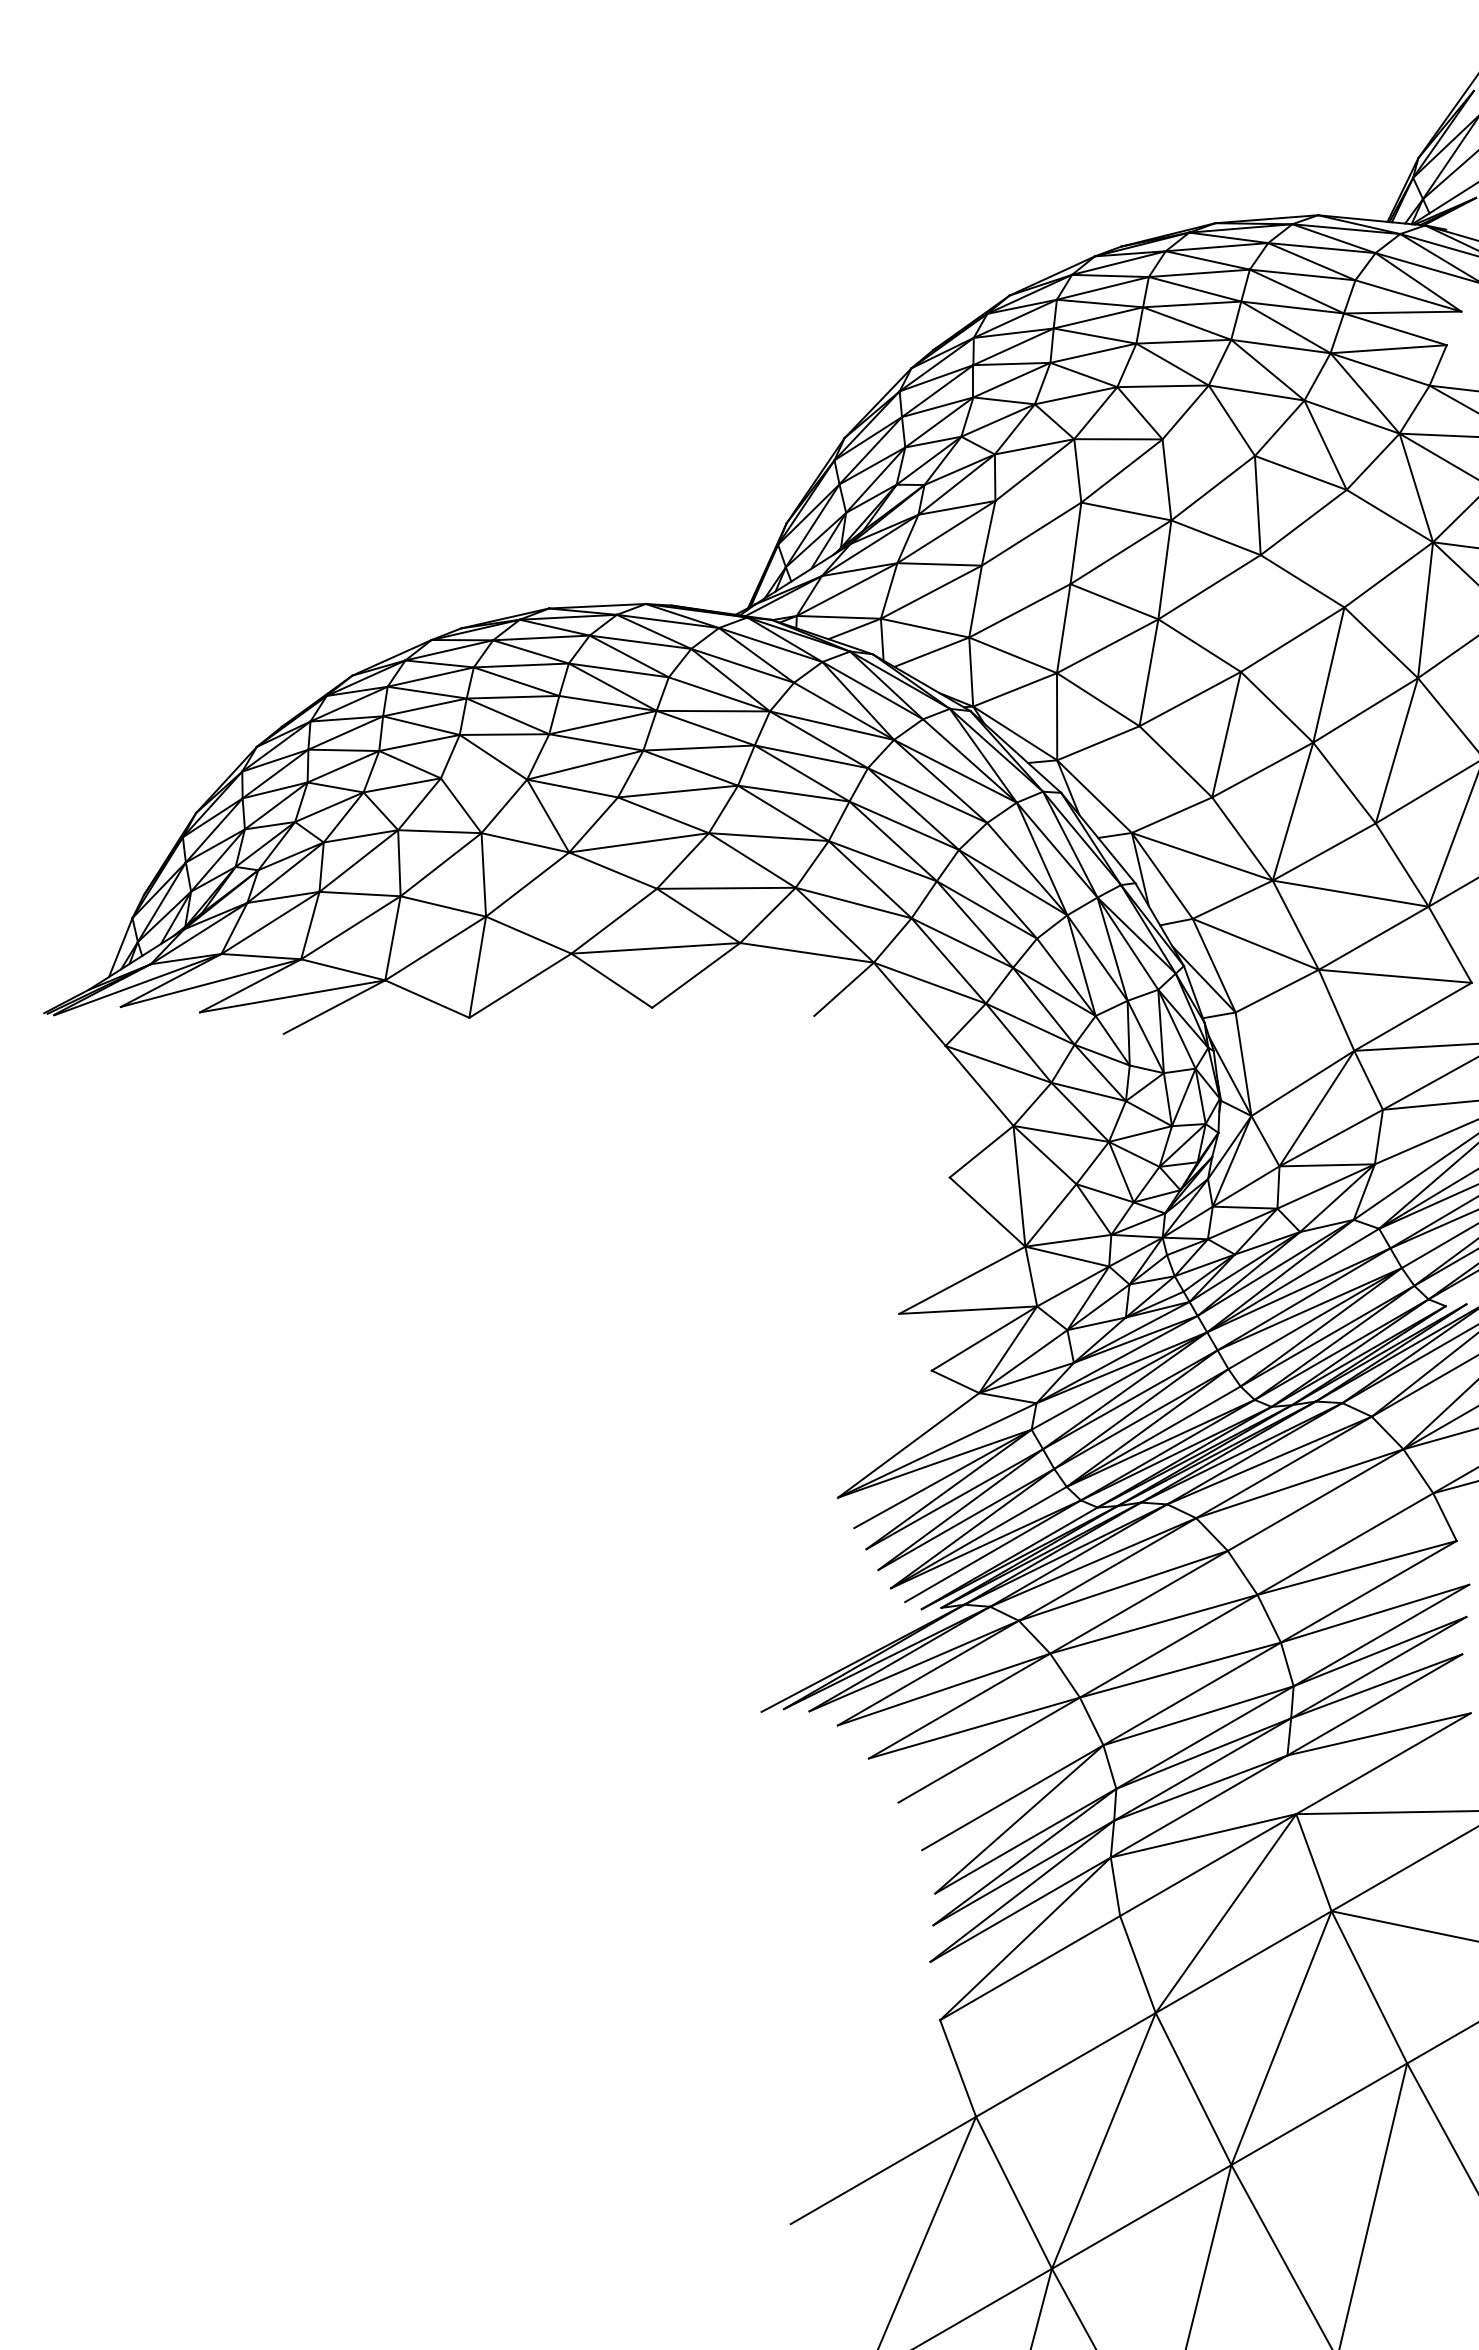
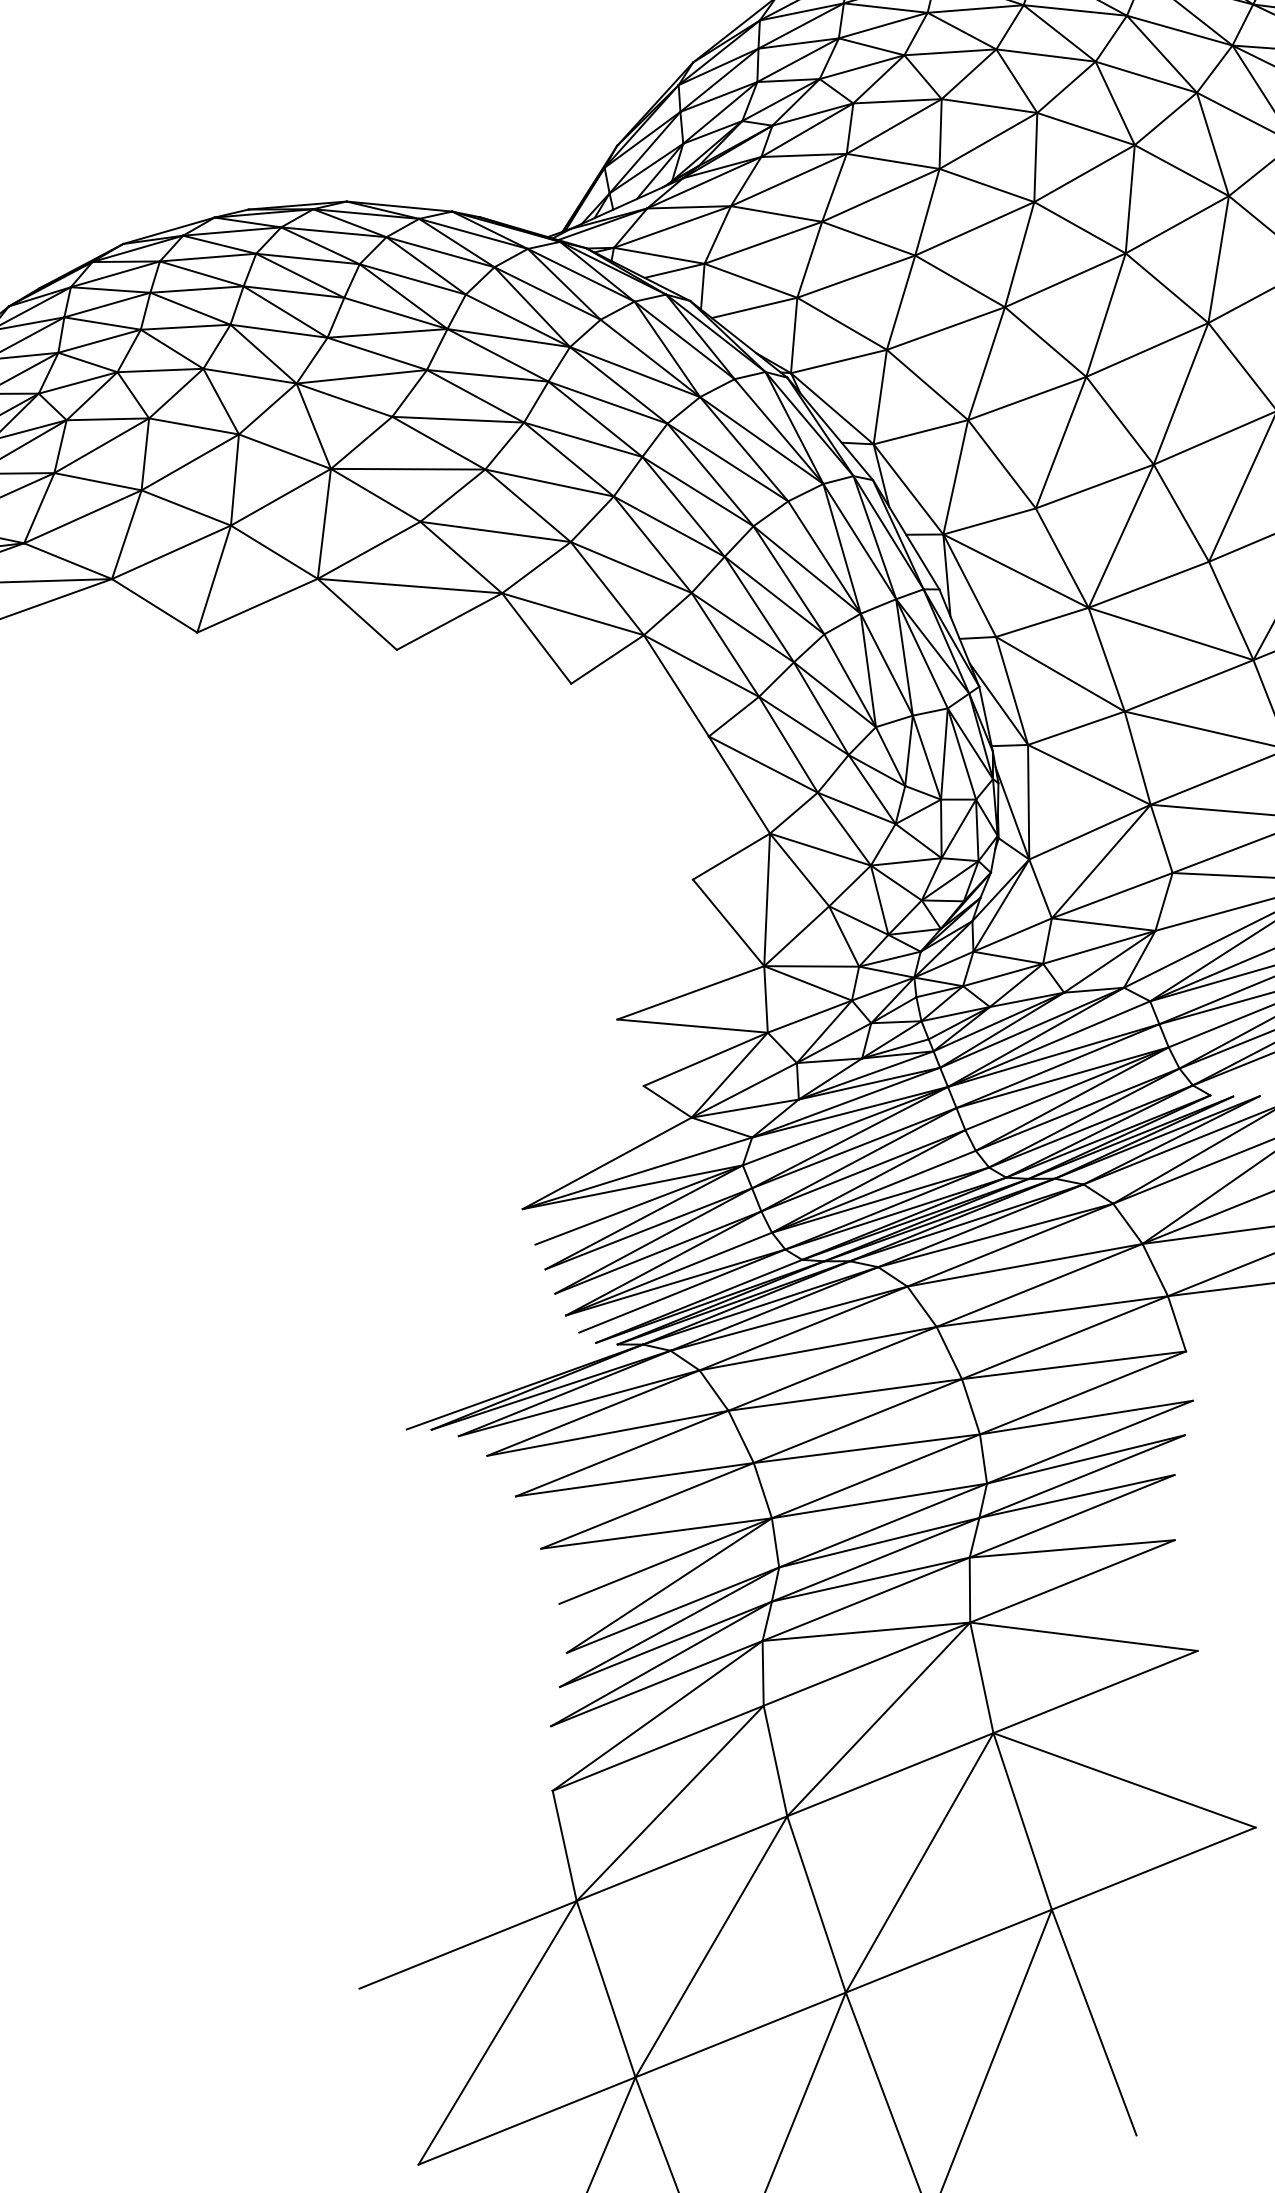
line: (1208, 447) -> (1085, 128), added
line: (1038, 501) -> (893, 161), added
line: (1345, 548) -> (1218, 259), added
line: (1025, 574) -> (867, 238), added
line: (1250, 613) -> (1105, 315), added
line: (483, 778) -> (249, 375), added
line: (1135, 779) -> (955, 477), added
line: (570, 902) -> (324, 523), added
line: (777, 979) -> (536, 638), added
line: (1294, 1031) -> (1088, 774), added
line: (1330, 1521) -> (1052, 1310), added
line: (1000, 1773) -> (656, 1532), added
line: (1291, 1784) -> (969, 1589), added
line: (1048, 2016) -> (670, 1803), added

